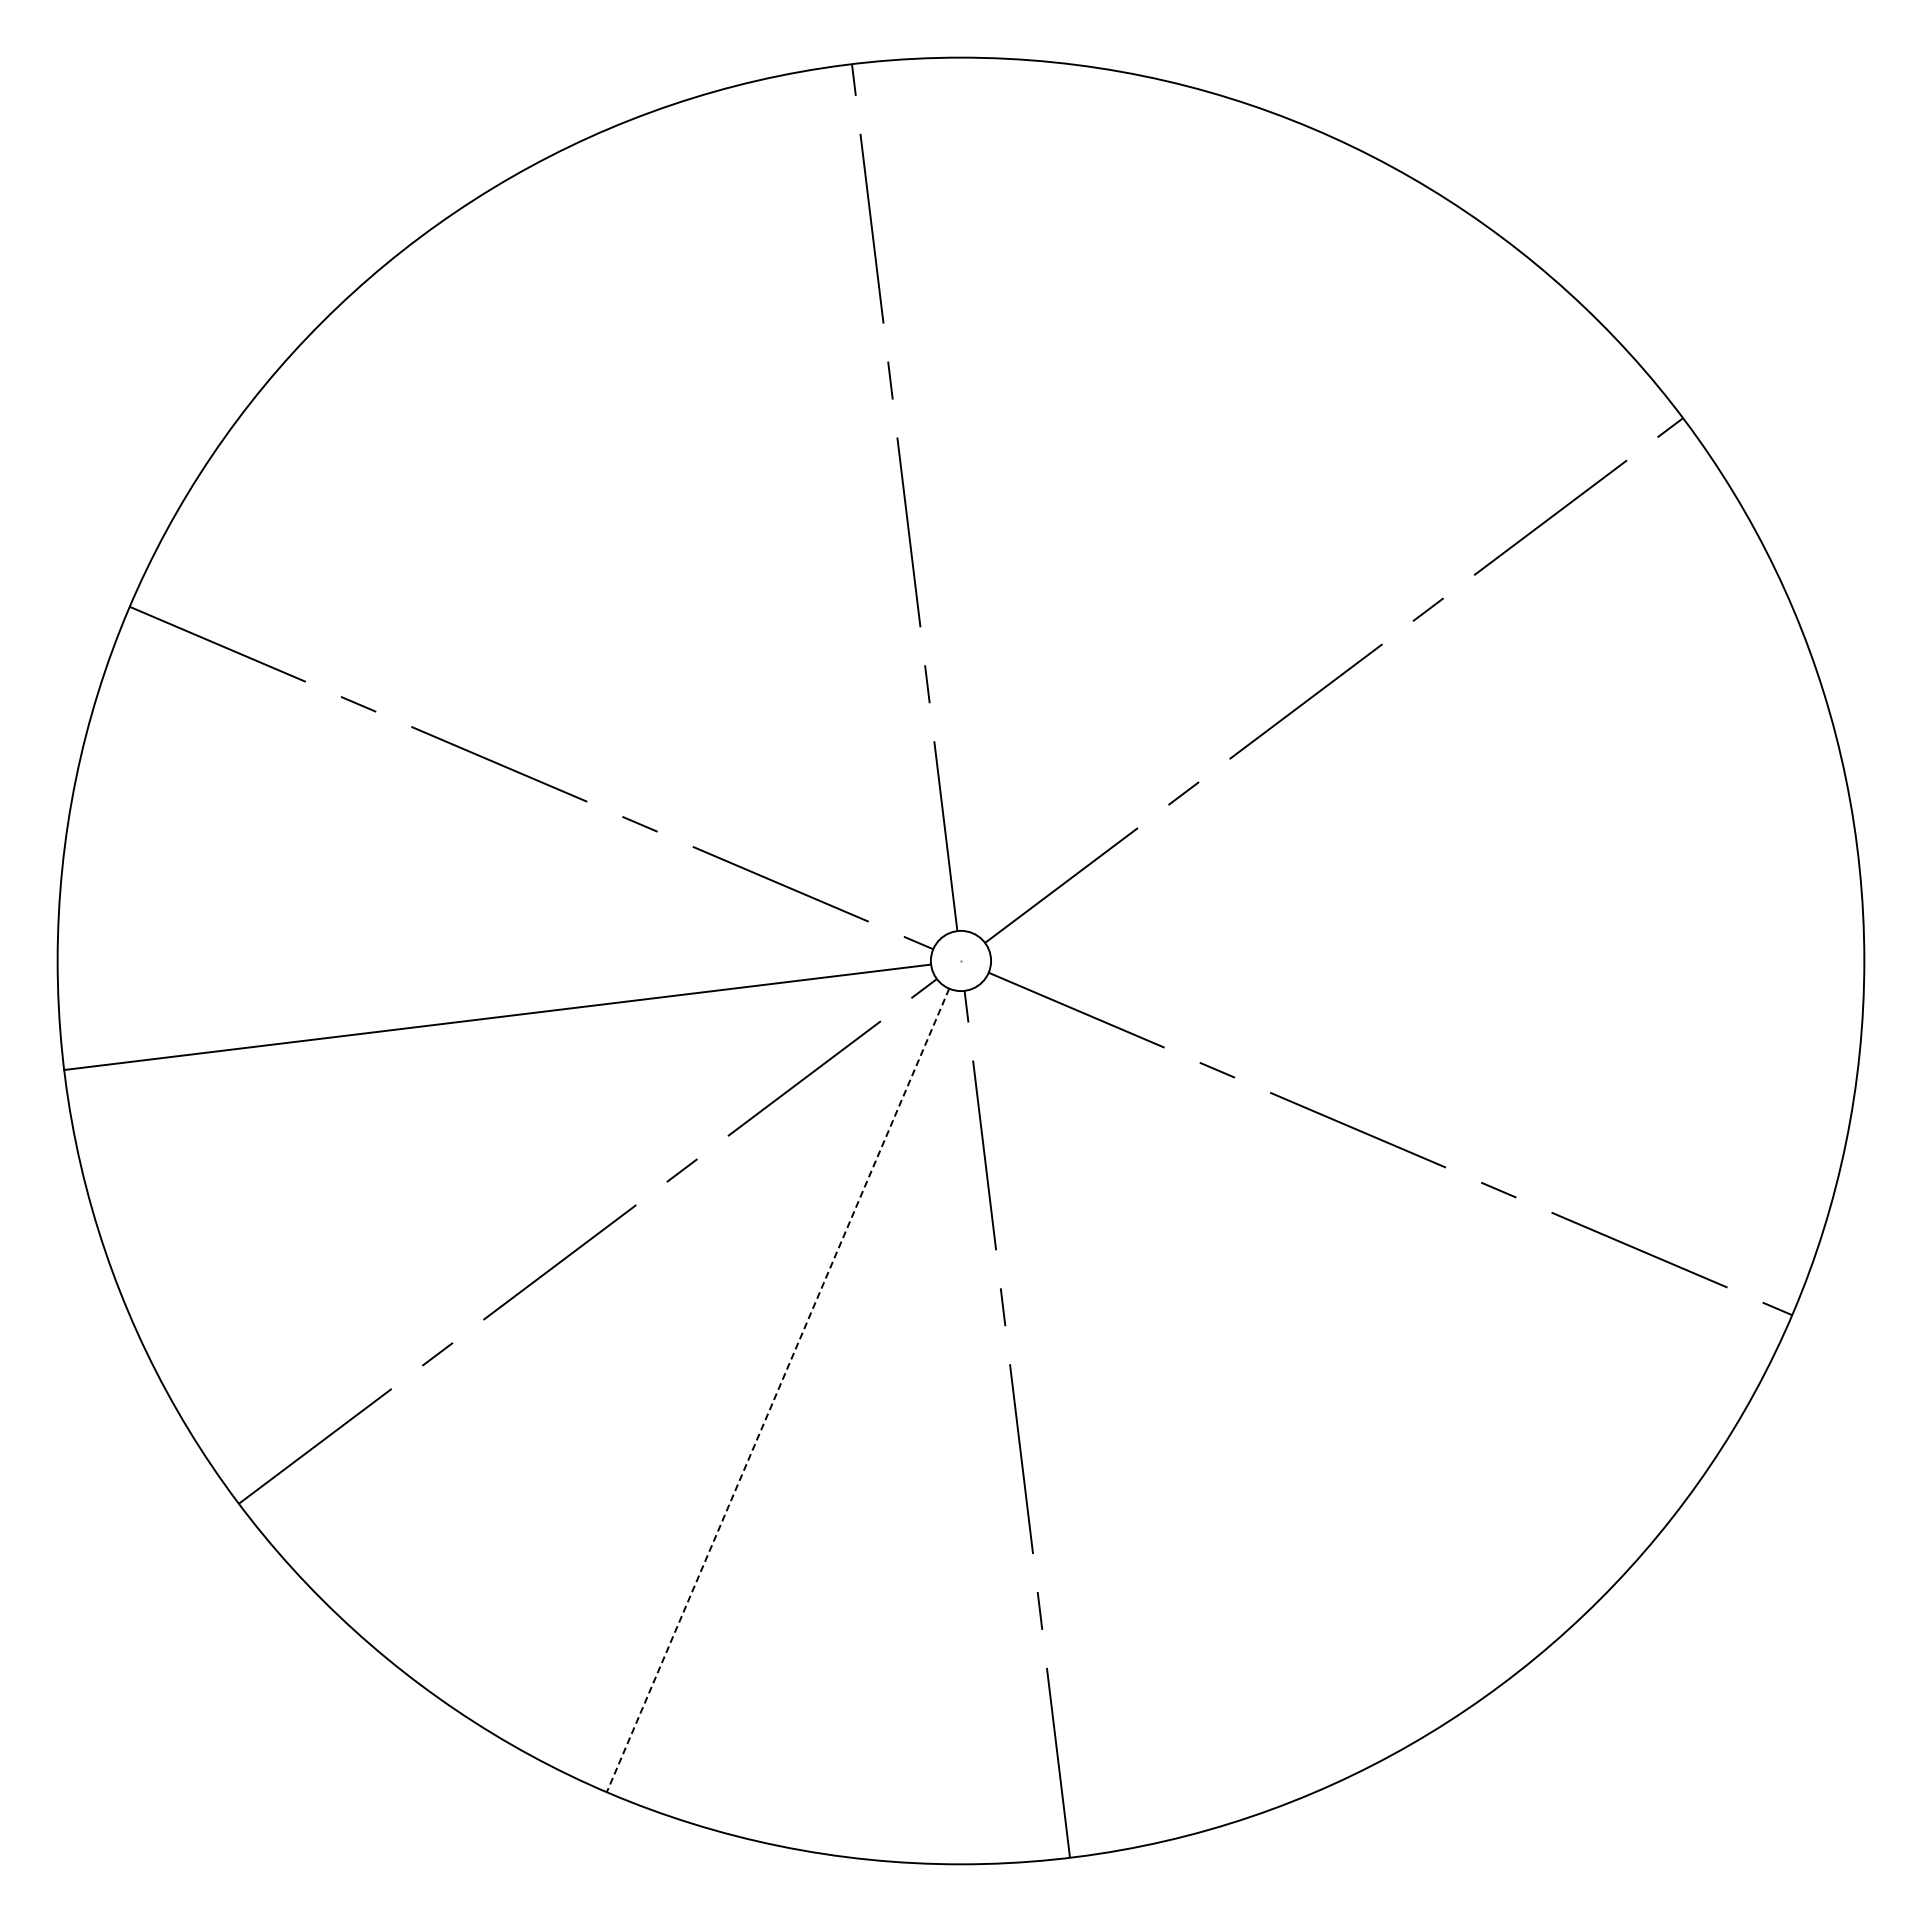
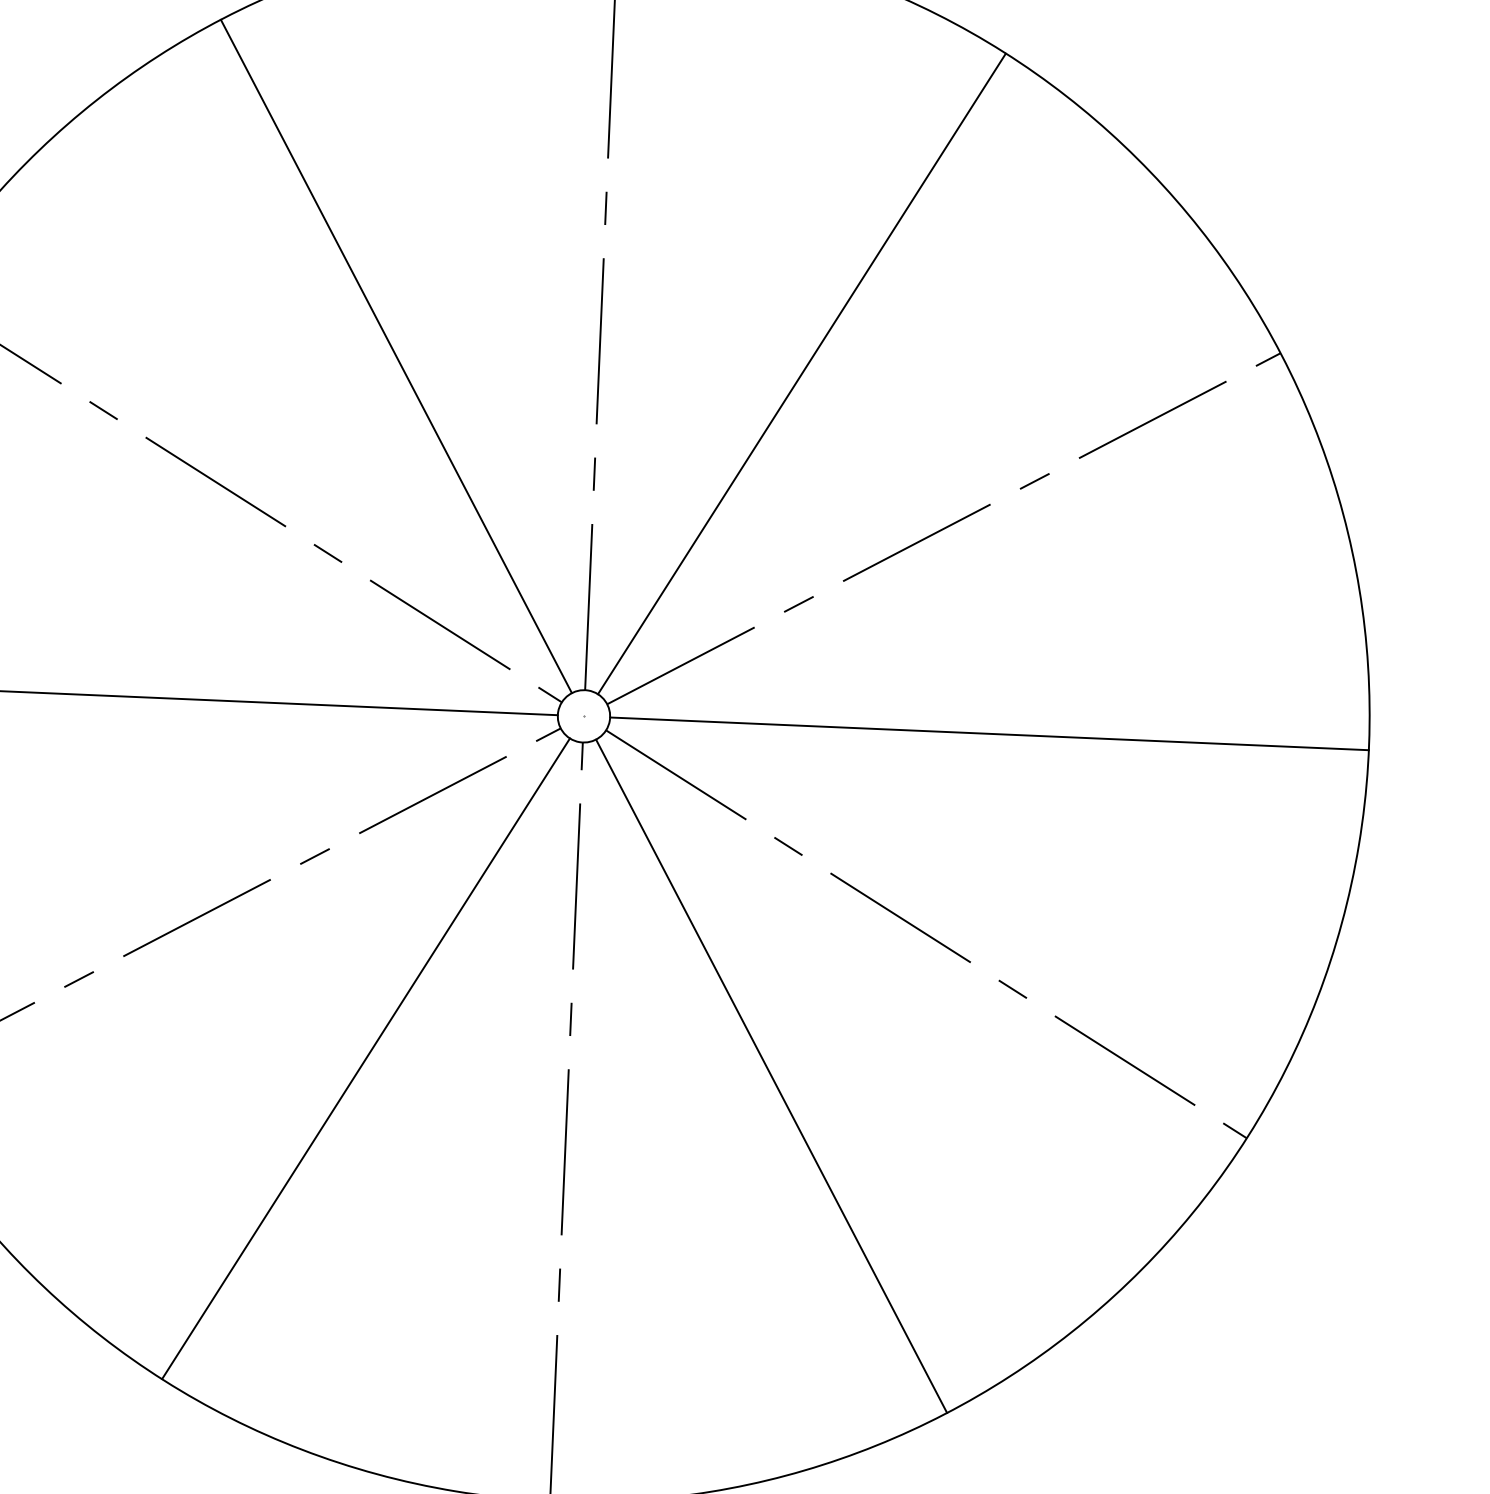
line: (1143, 531) -> (801, 373), added
line: (680, 587) -> (396, 356), added
line: (1423, 904) -> (988, 733), added
line: (1241, 1334) -> (771, 1076), added
line: (778, 1390) -> (366, 1058), dashed -> solid

